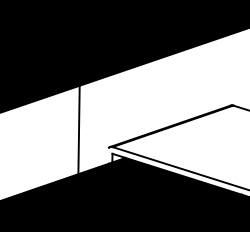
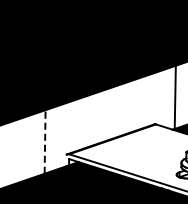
line: (79, 129) -> (45, 141), solid -> dashed

